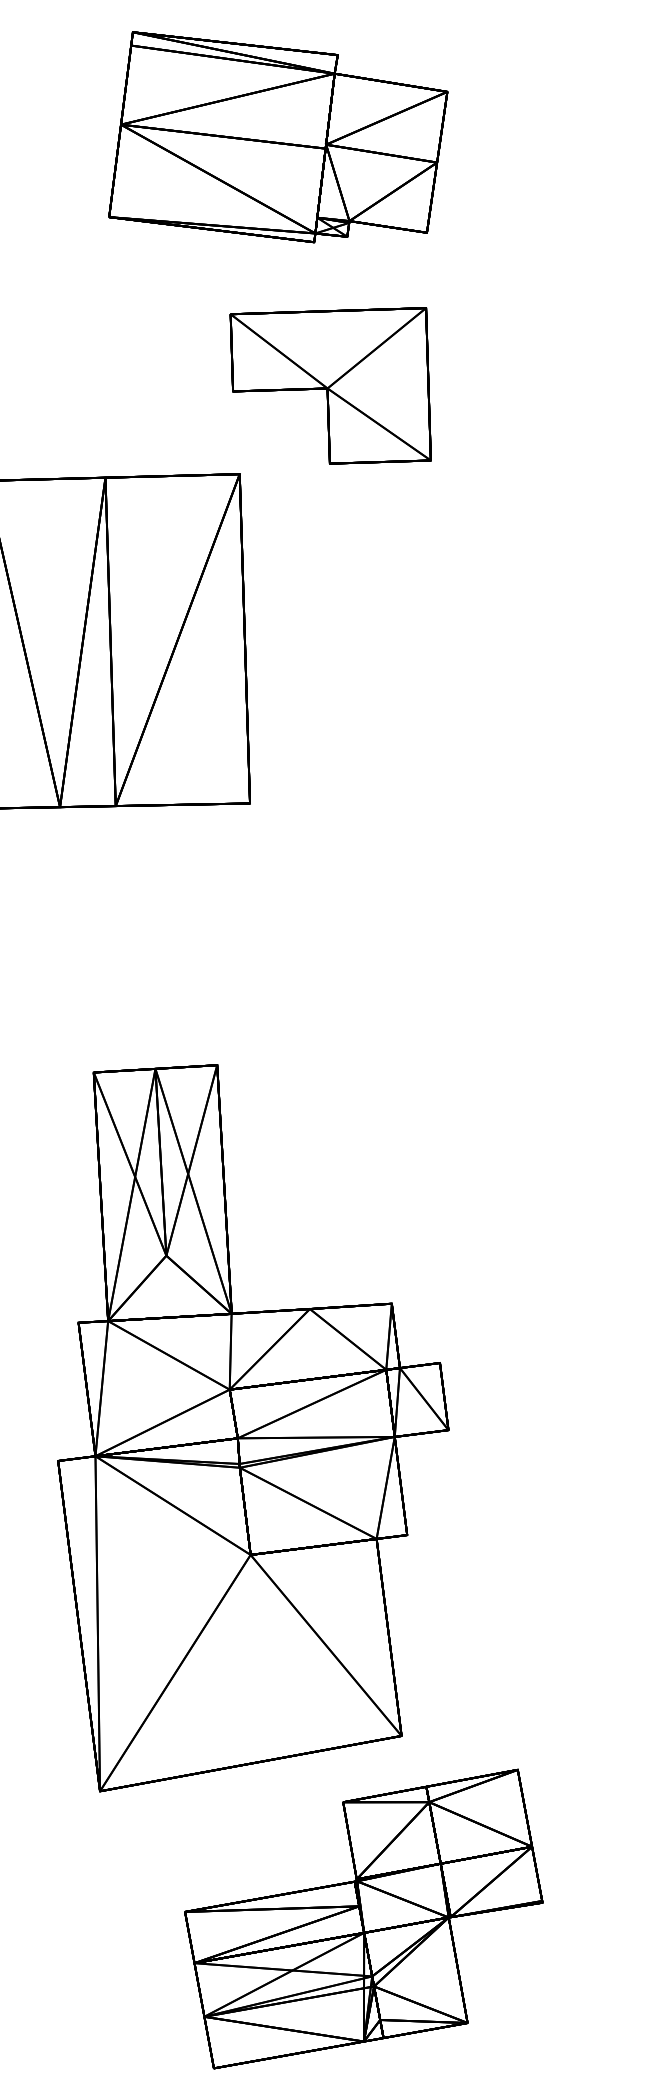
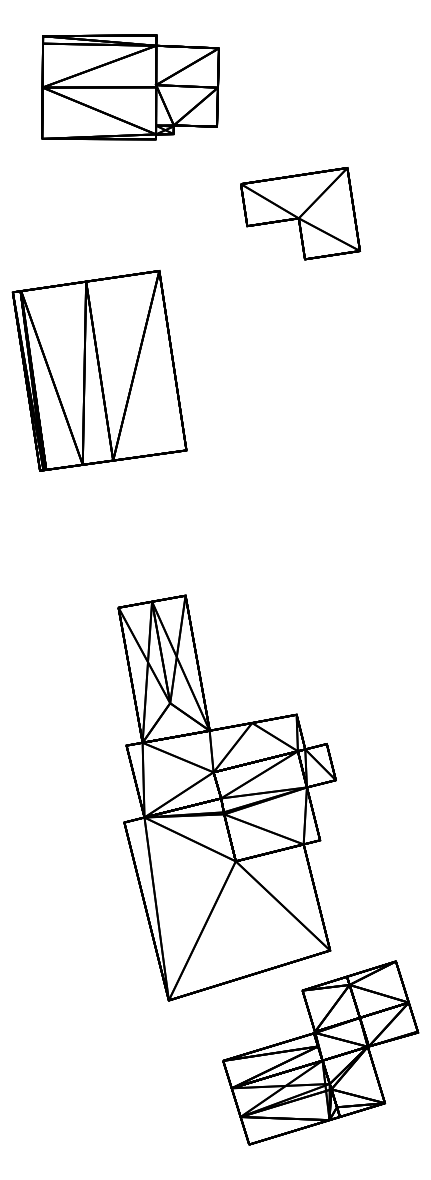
part: (279, 143) -> (130, 87), moved
part: (331, 380) -> (300, 213), moved

